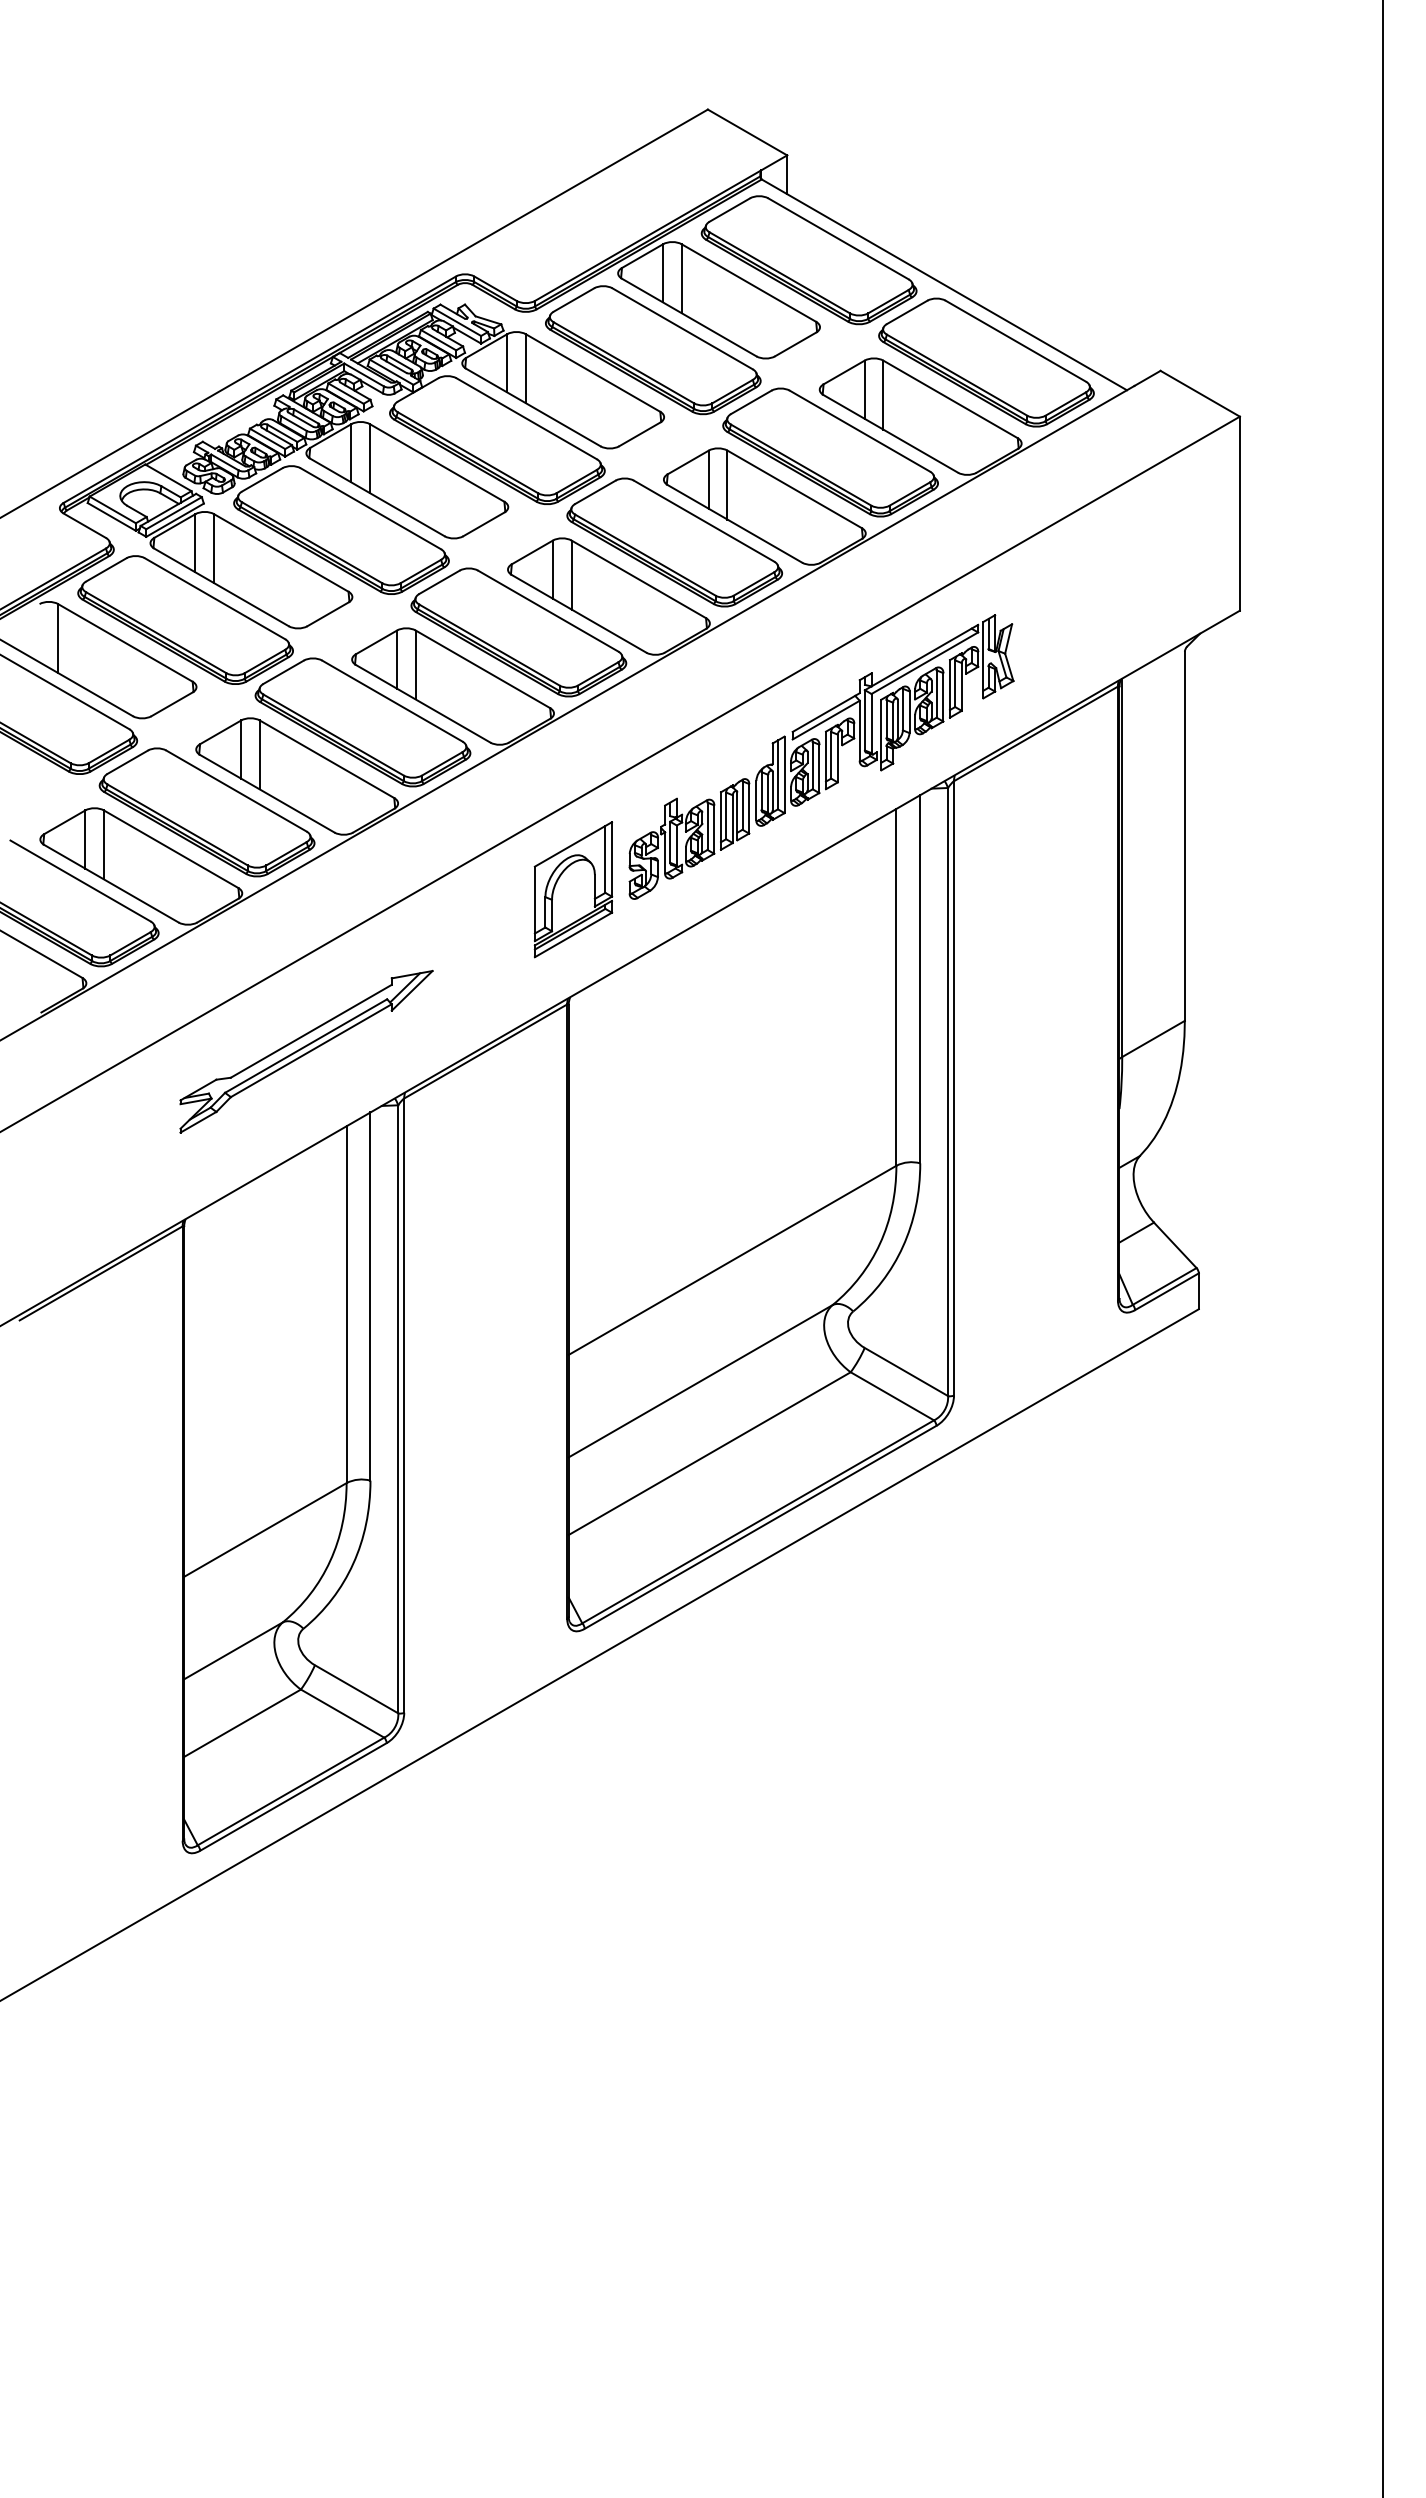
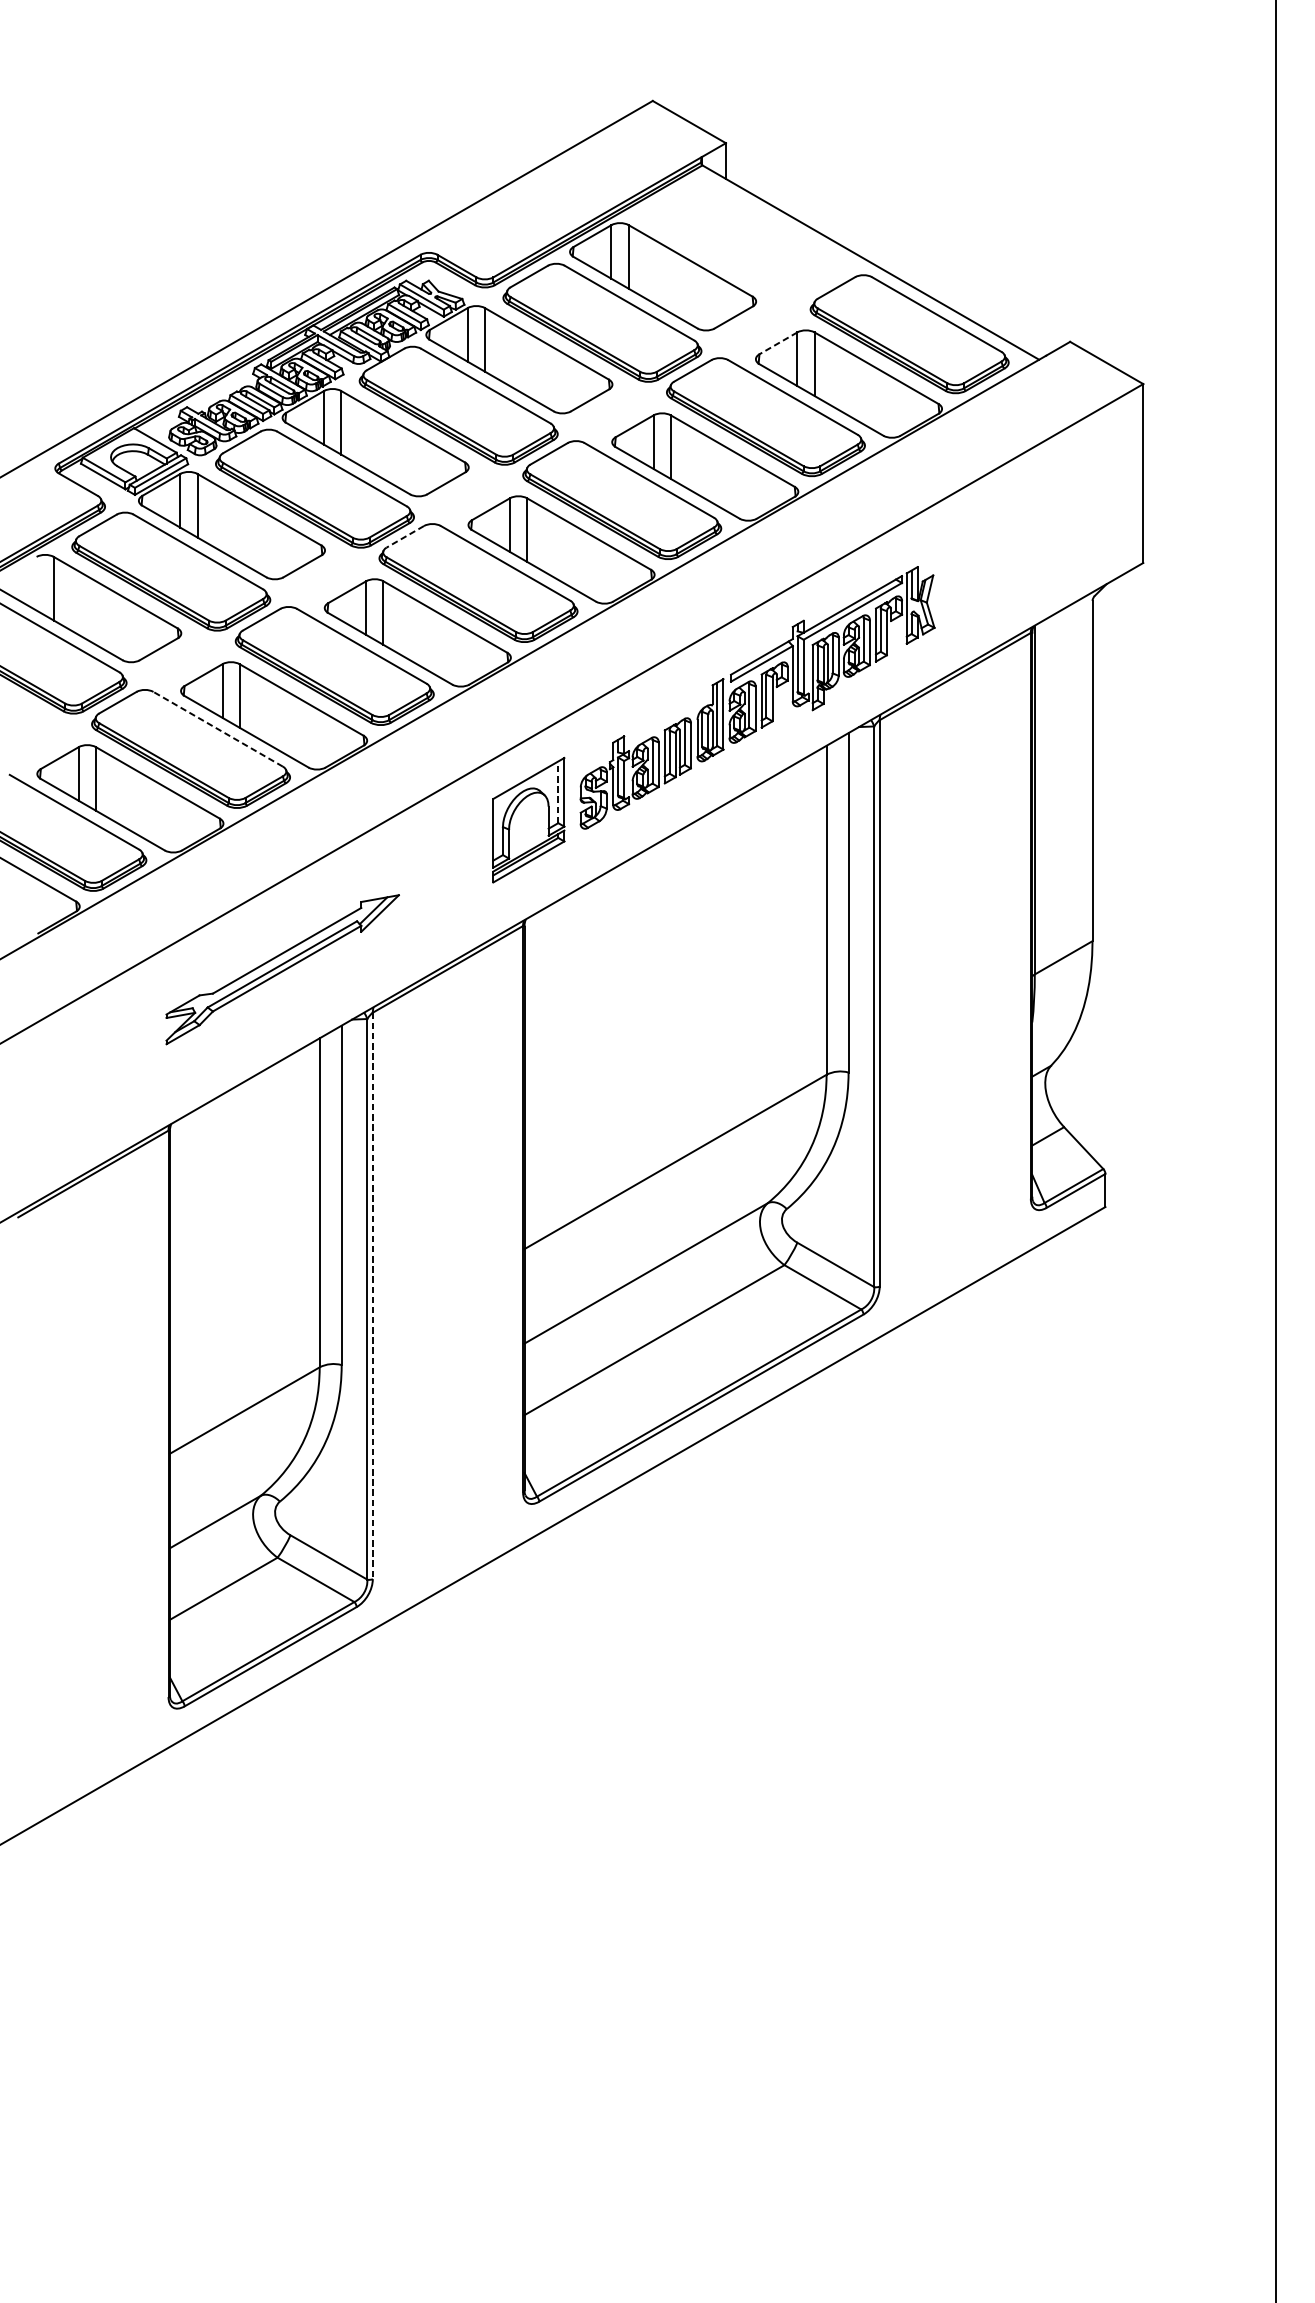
part: (808, 260) -> (745, 240), removed
line: (844, 372) -> (778, 343), solid -> dashed
line: (439, 582) -> (405, 536), solid -> dashed
line: (236, 791) -> (218, 729), solid -> dashed
line: (605, 858) -> (558, 791), solid -> dashed
line: (404, 1406) -> (373, 1296), solid -> dashed

